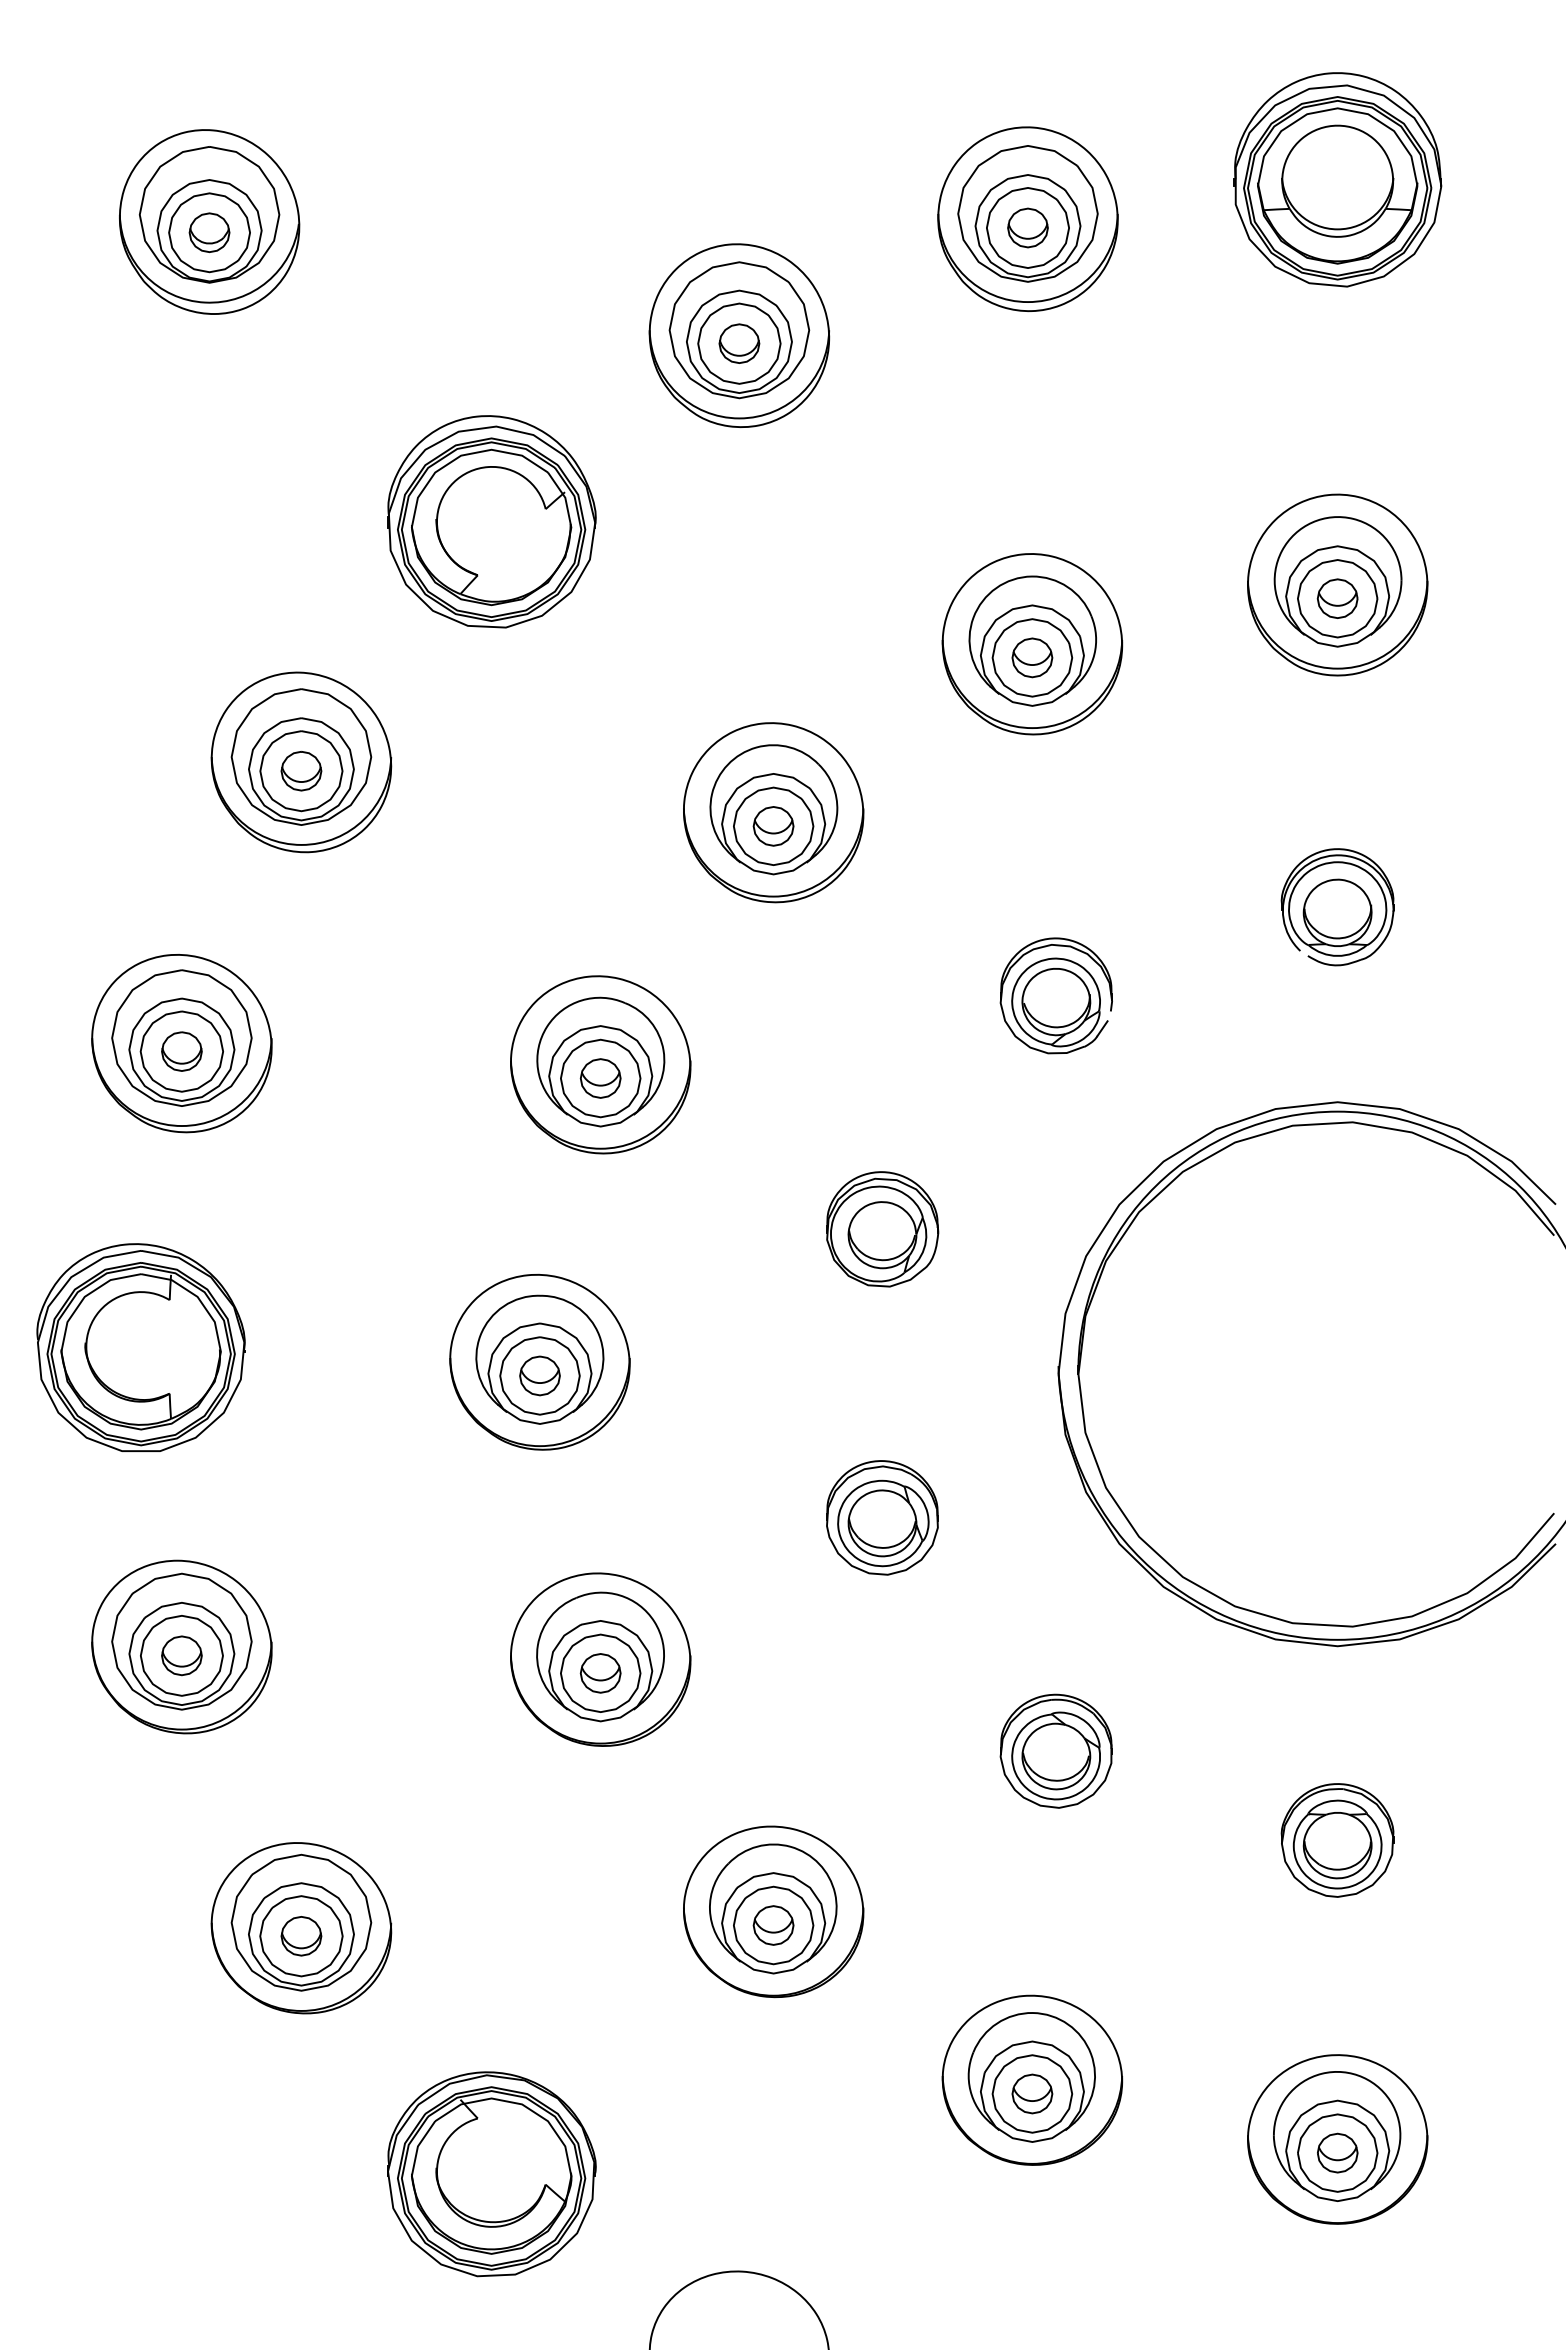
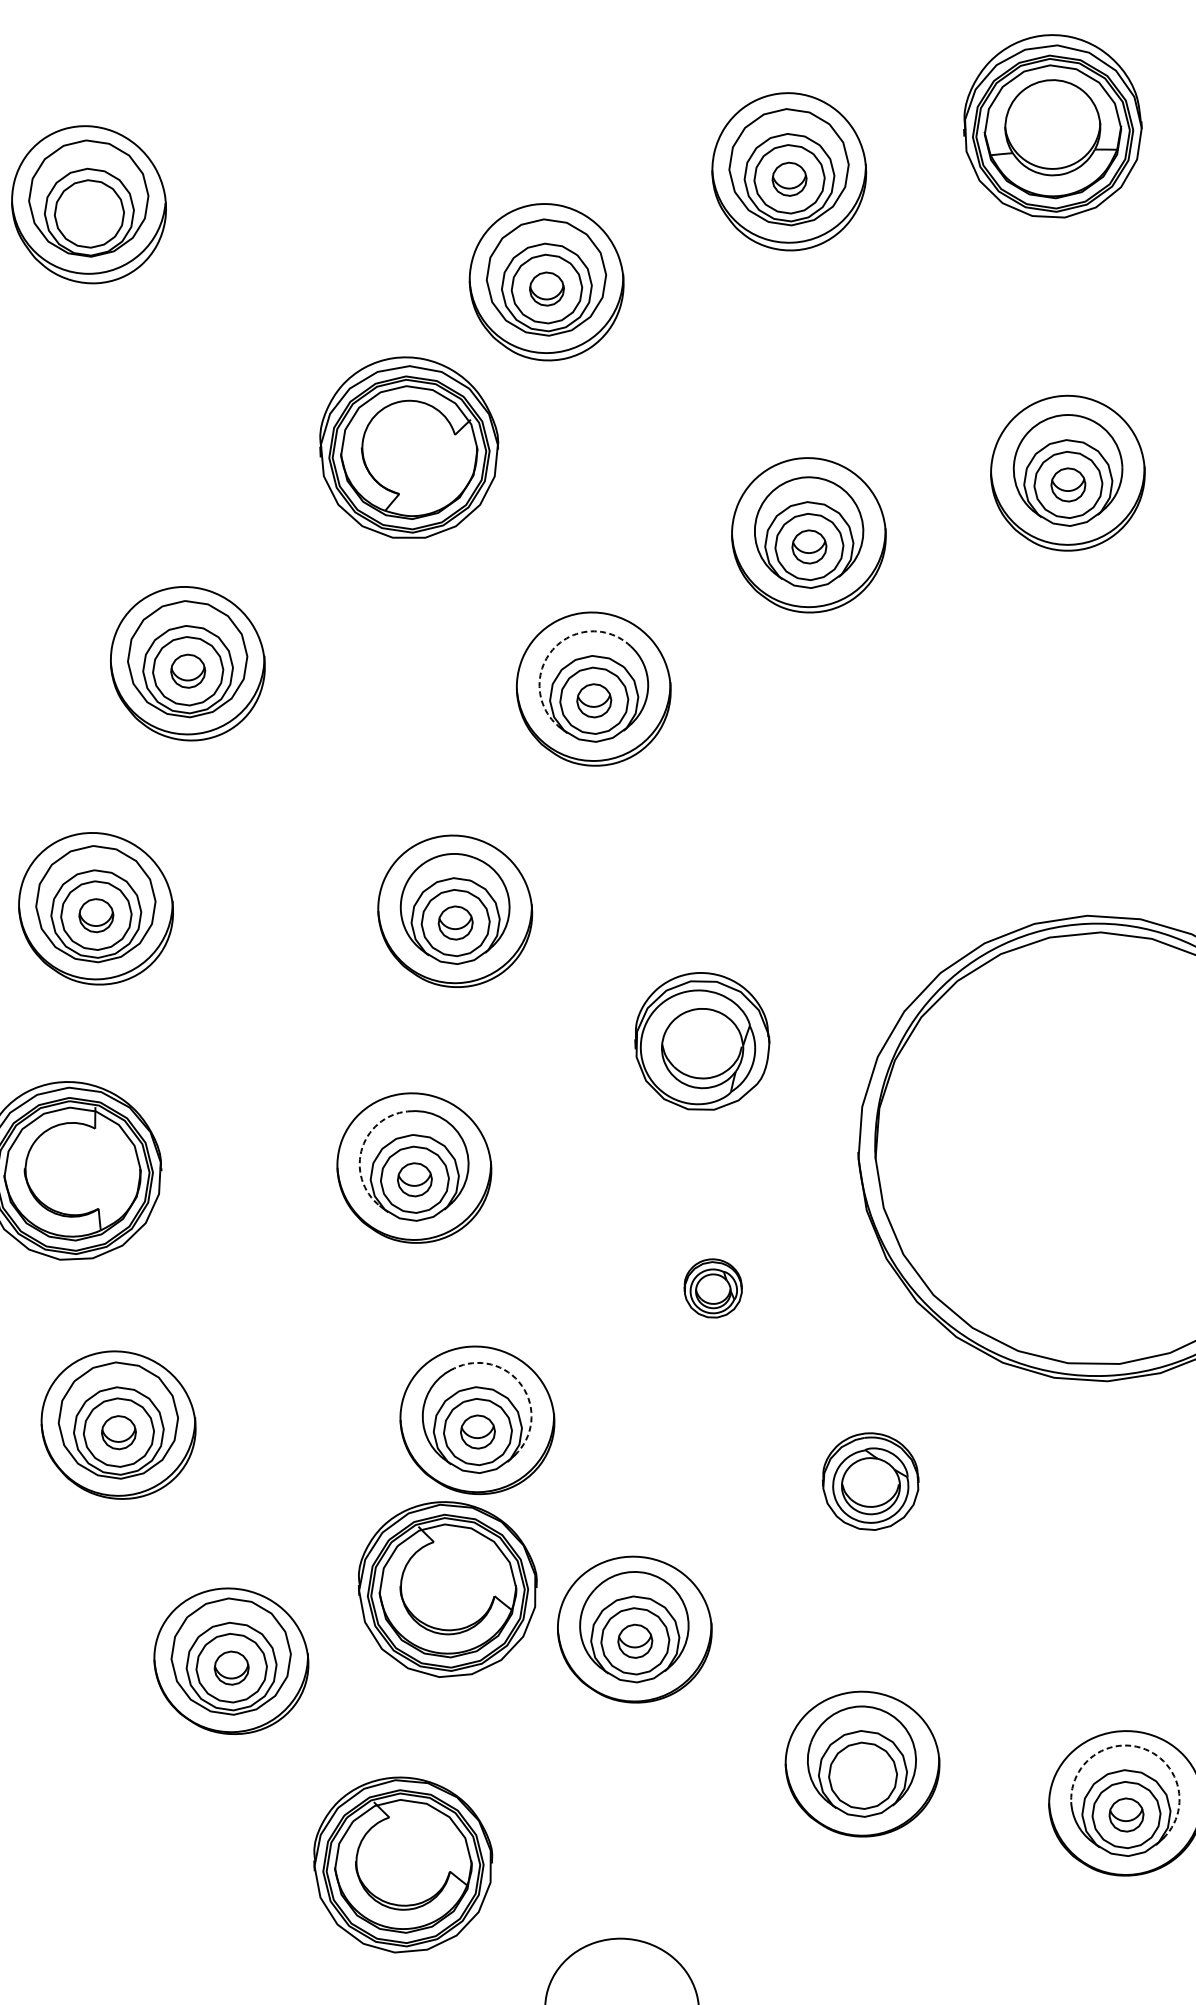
part: (209, 232) -> (89, 213), removed
part: (491, 521) -> (409, 447), moved
arc: (727, 764) -> (552, 649), solid -> dashed
part: (1337, 907) -> (1079, 749), removed
part: (1055, 995) -> (841, 835), removed
part: (882, 1229) -> (702, 1041), size x1.4
arc: (480, 1335) -> (362, 1147), solid -> dashed
part: (882, 1517) -> (713, 1288), size x0.6
arc: (654, 1621) -> (522, 1385), solid -> dashed
part: (1337, 1840) -> (1114, 1547), removed
part: (557, 1855) -> (447, 1589), added
arc: (1362, 2077) -> (1144, 1749), solid -> dashed
part: (1032, 2093) -> (863, 1775), removed

